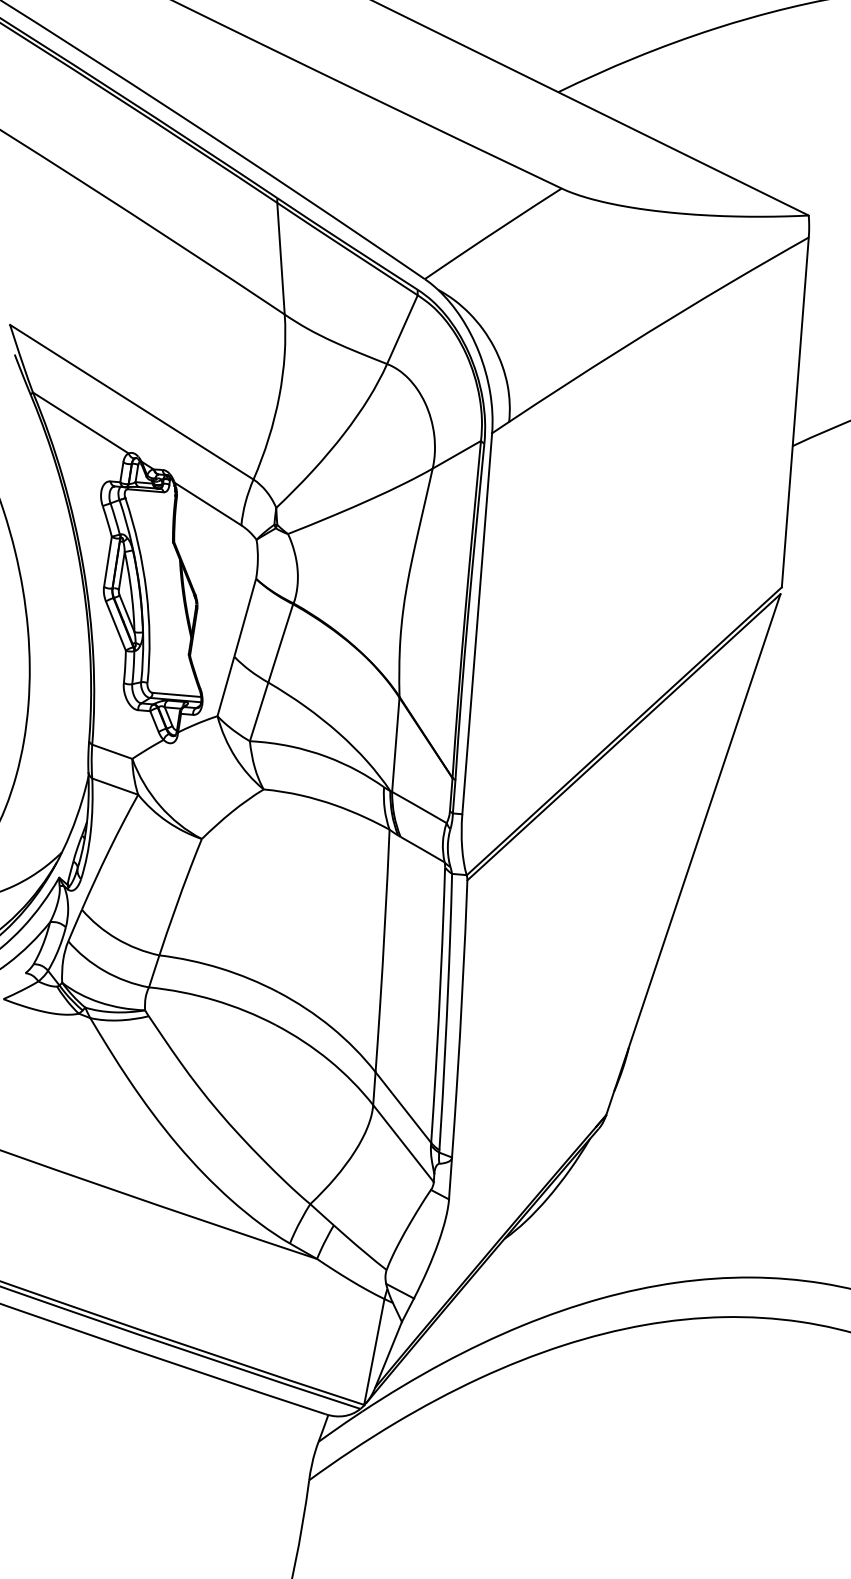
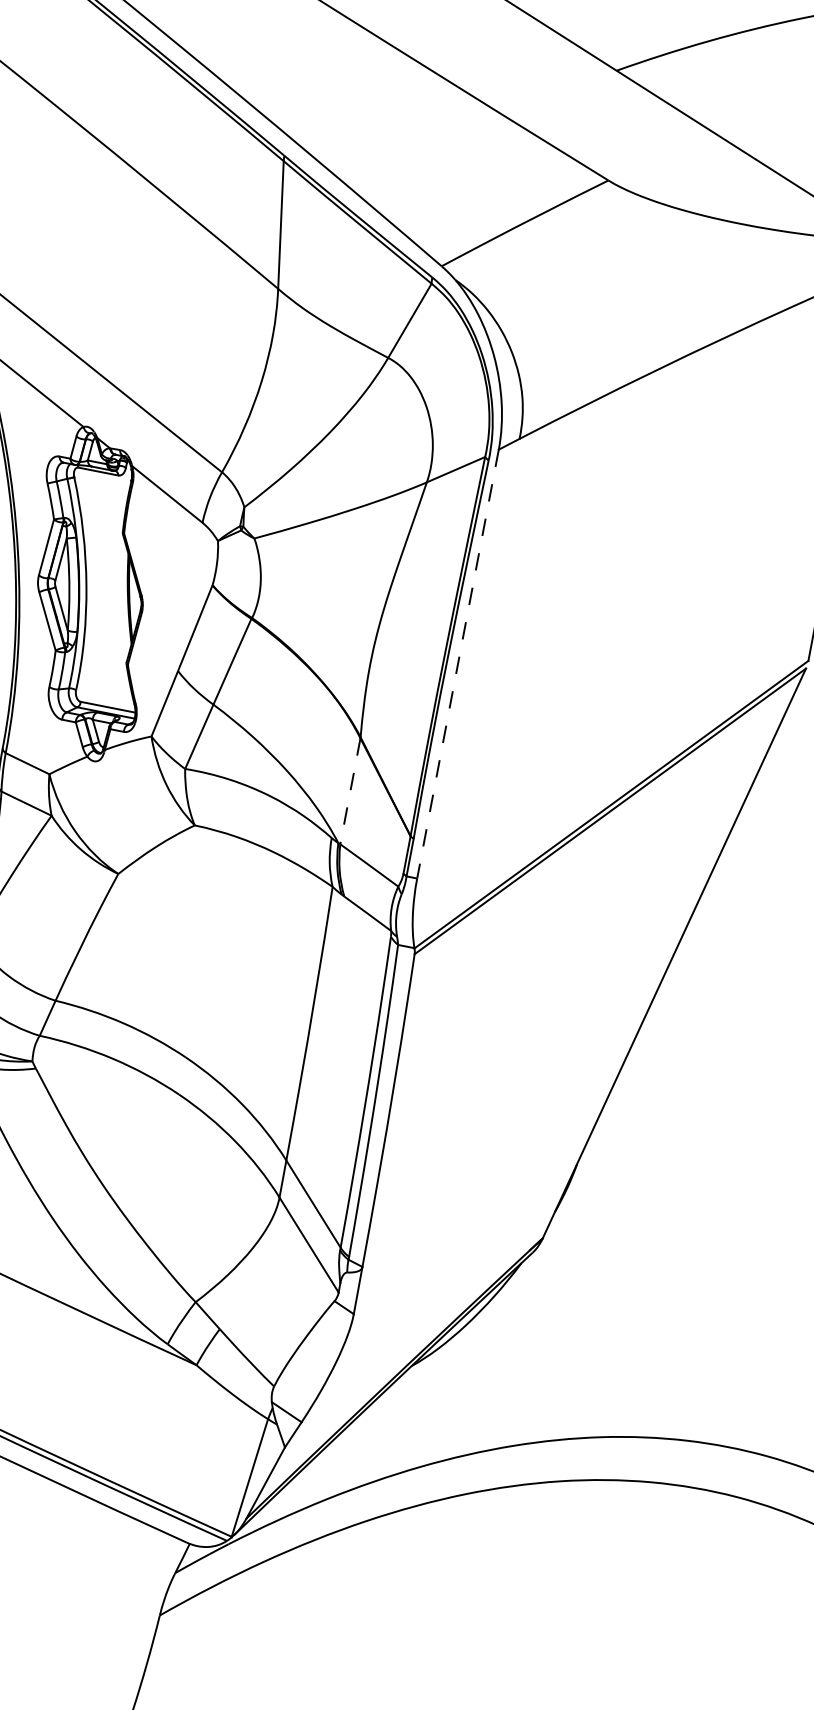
line: (477, 624) -> (458, 664), solid -> dashed
line: (395, 745) -> (349, 792), solid -> dashed

